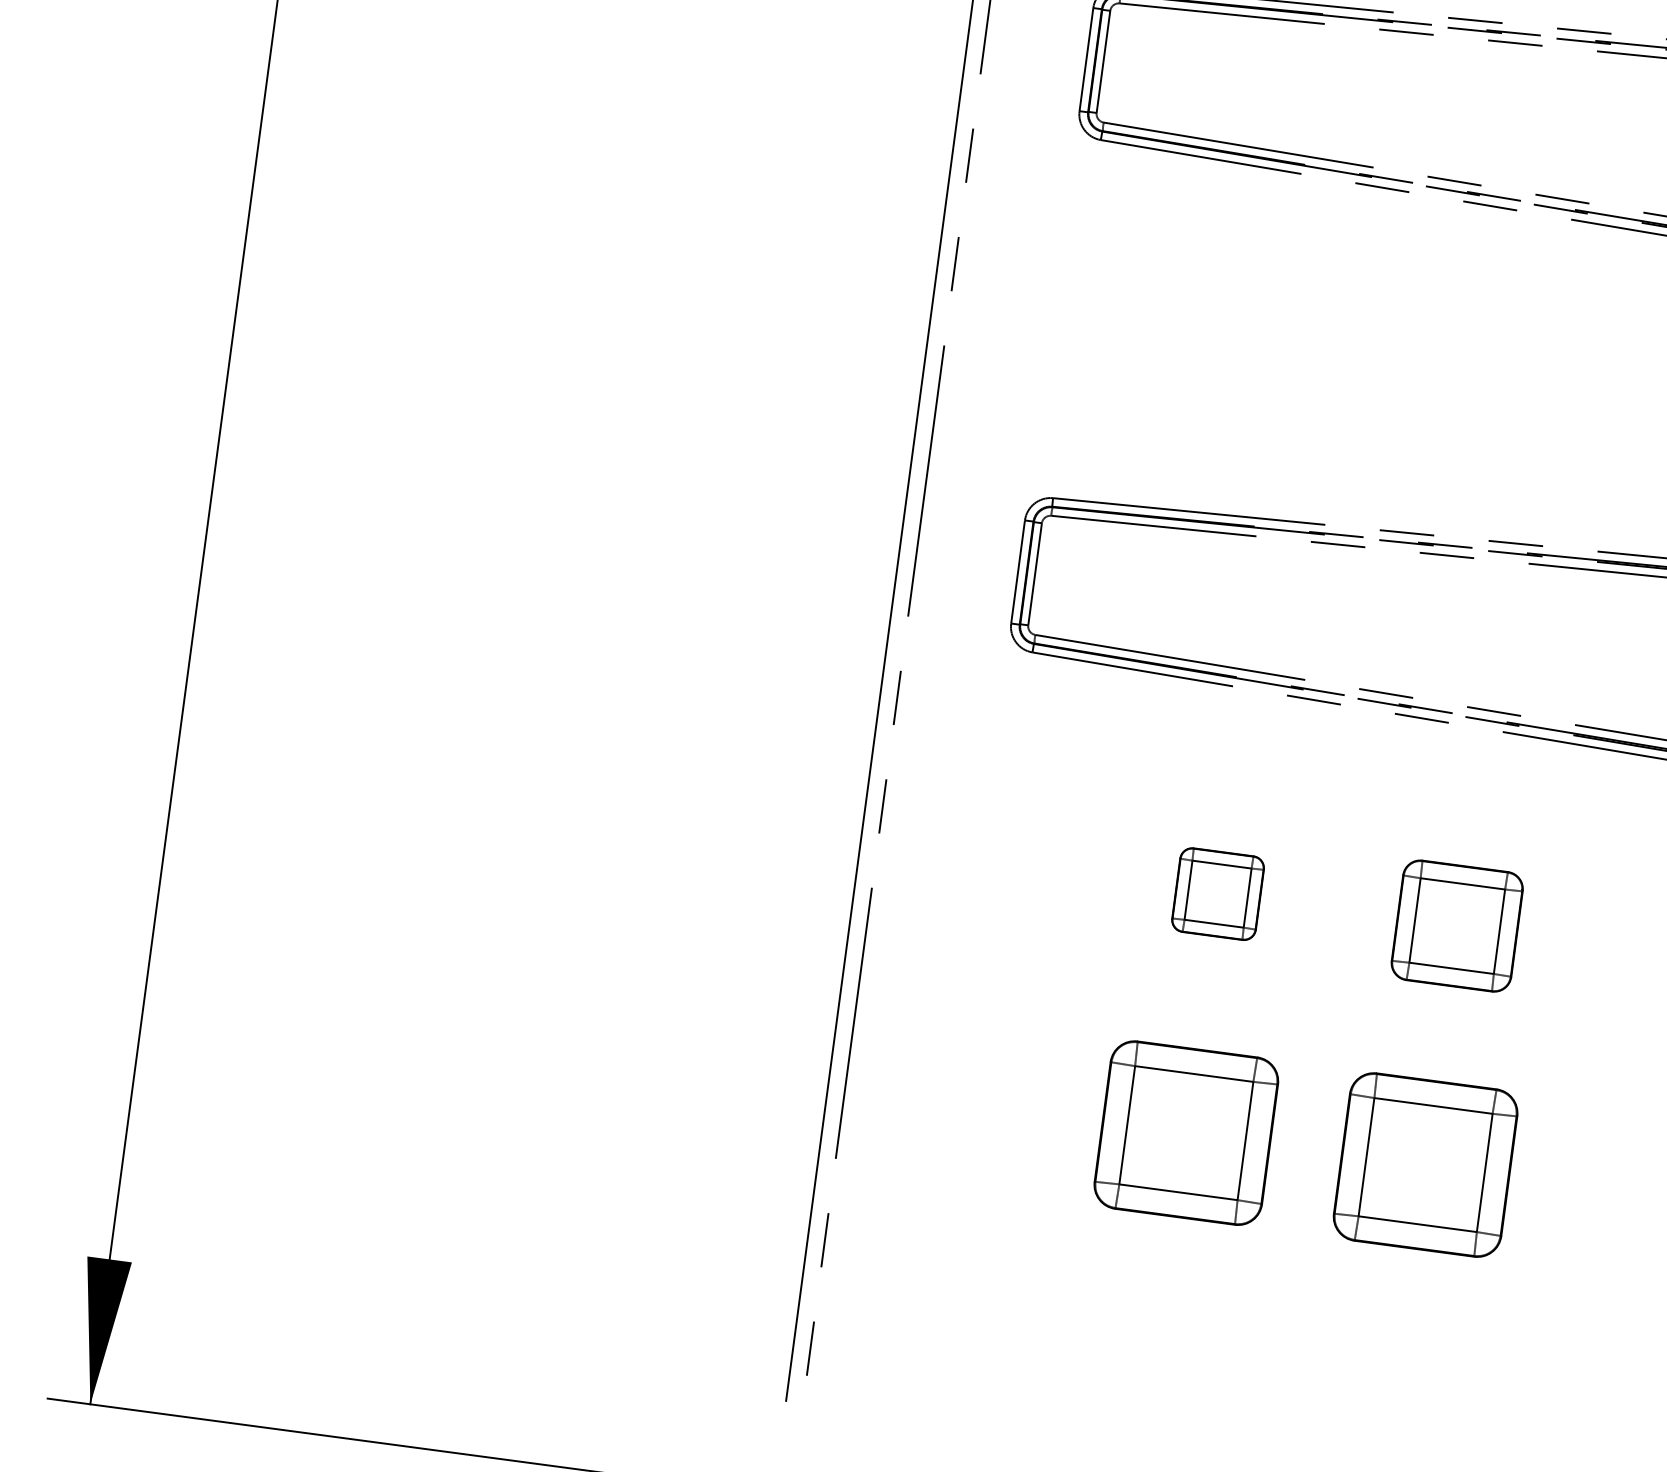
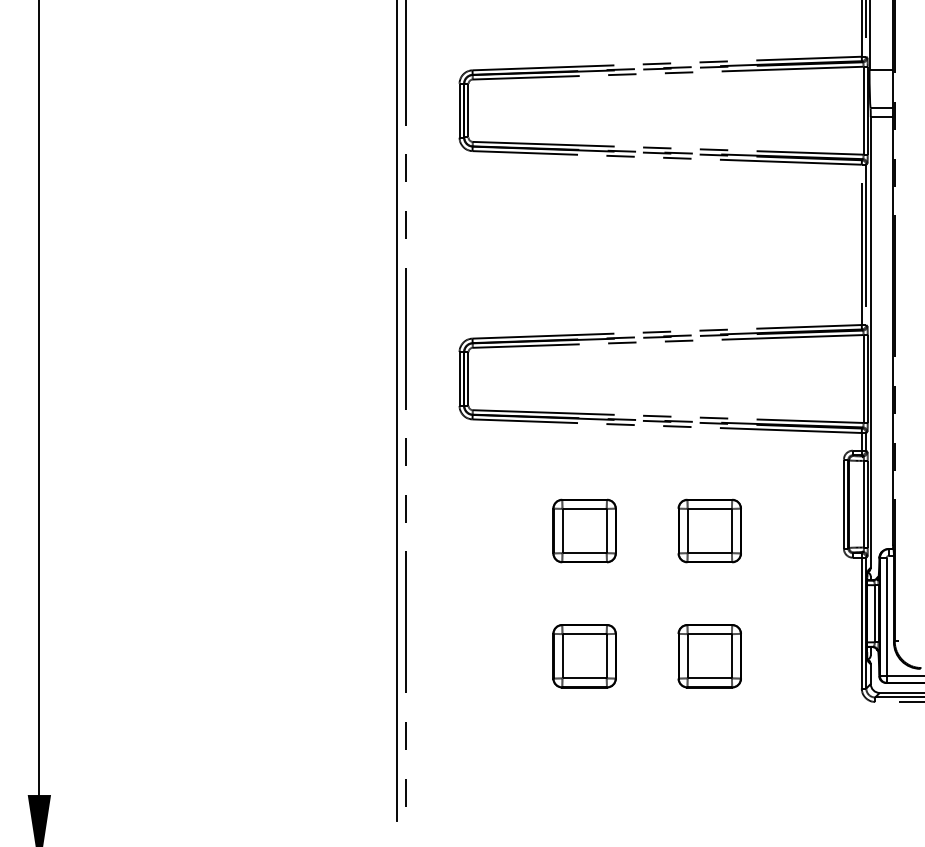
part: (1218, 893) -> (584, 530), size x1.43
part: (1185, 1133) -> (584, 656), size x0.71
part: (1424, 1165) -> (709, 656), size x0.71

